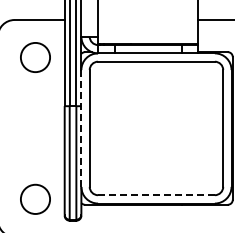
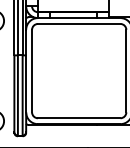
line: (81, 128) -> (26, 71), dashed -> solid
line: (156, 195) -> (79, 118), dashed -> solid

